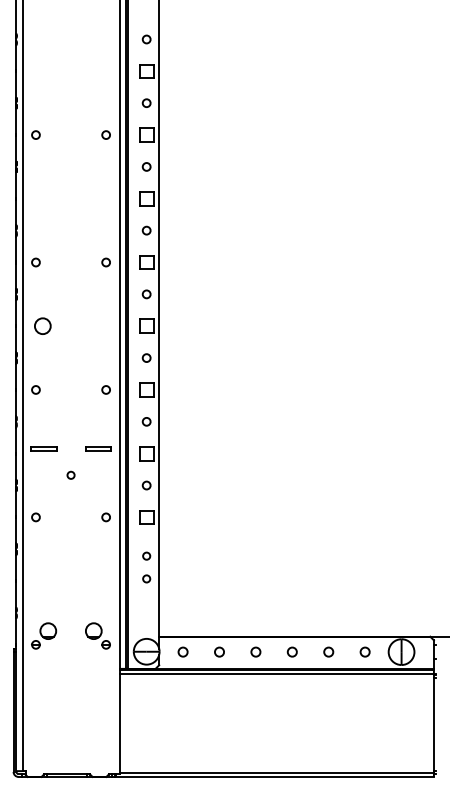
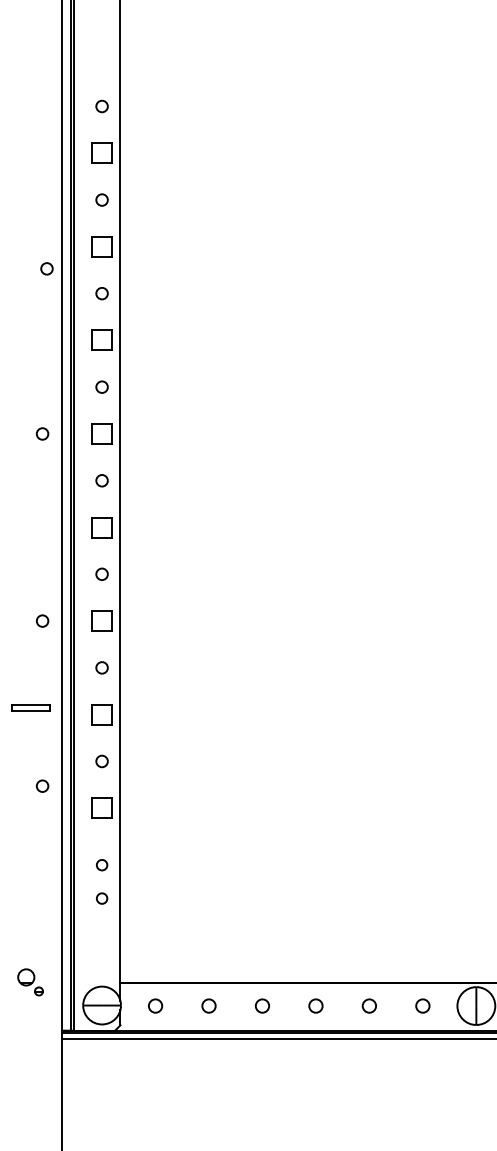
circle: (105, 134) -> (46, 268), moved
circle: (105, 517) -> (41, 786), moved
part: (97, 635) -> (29, 981), size x0.7

